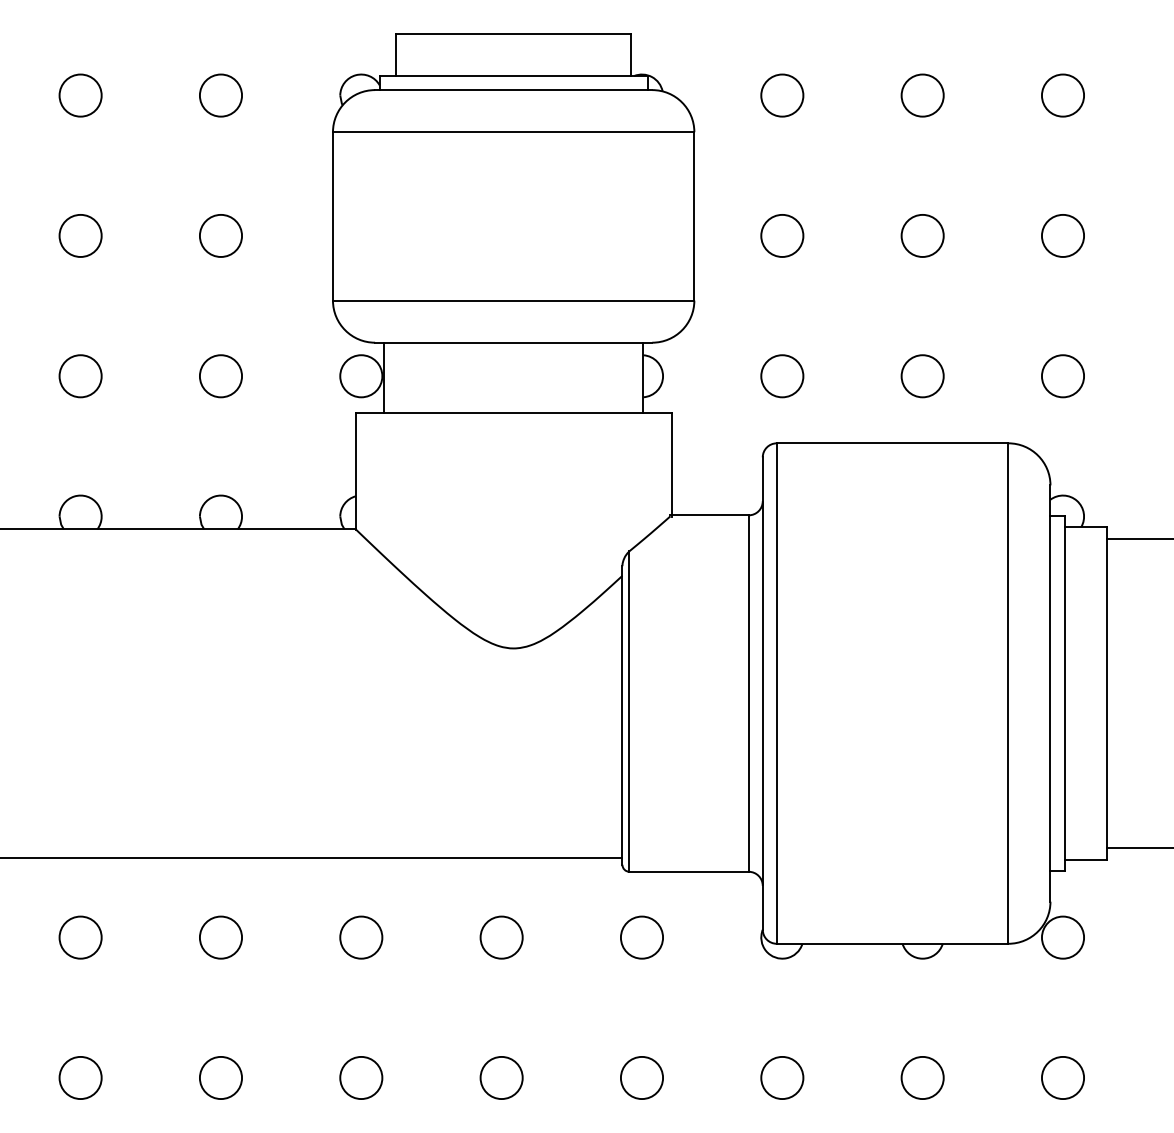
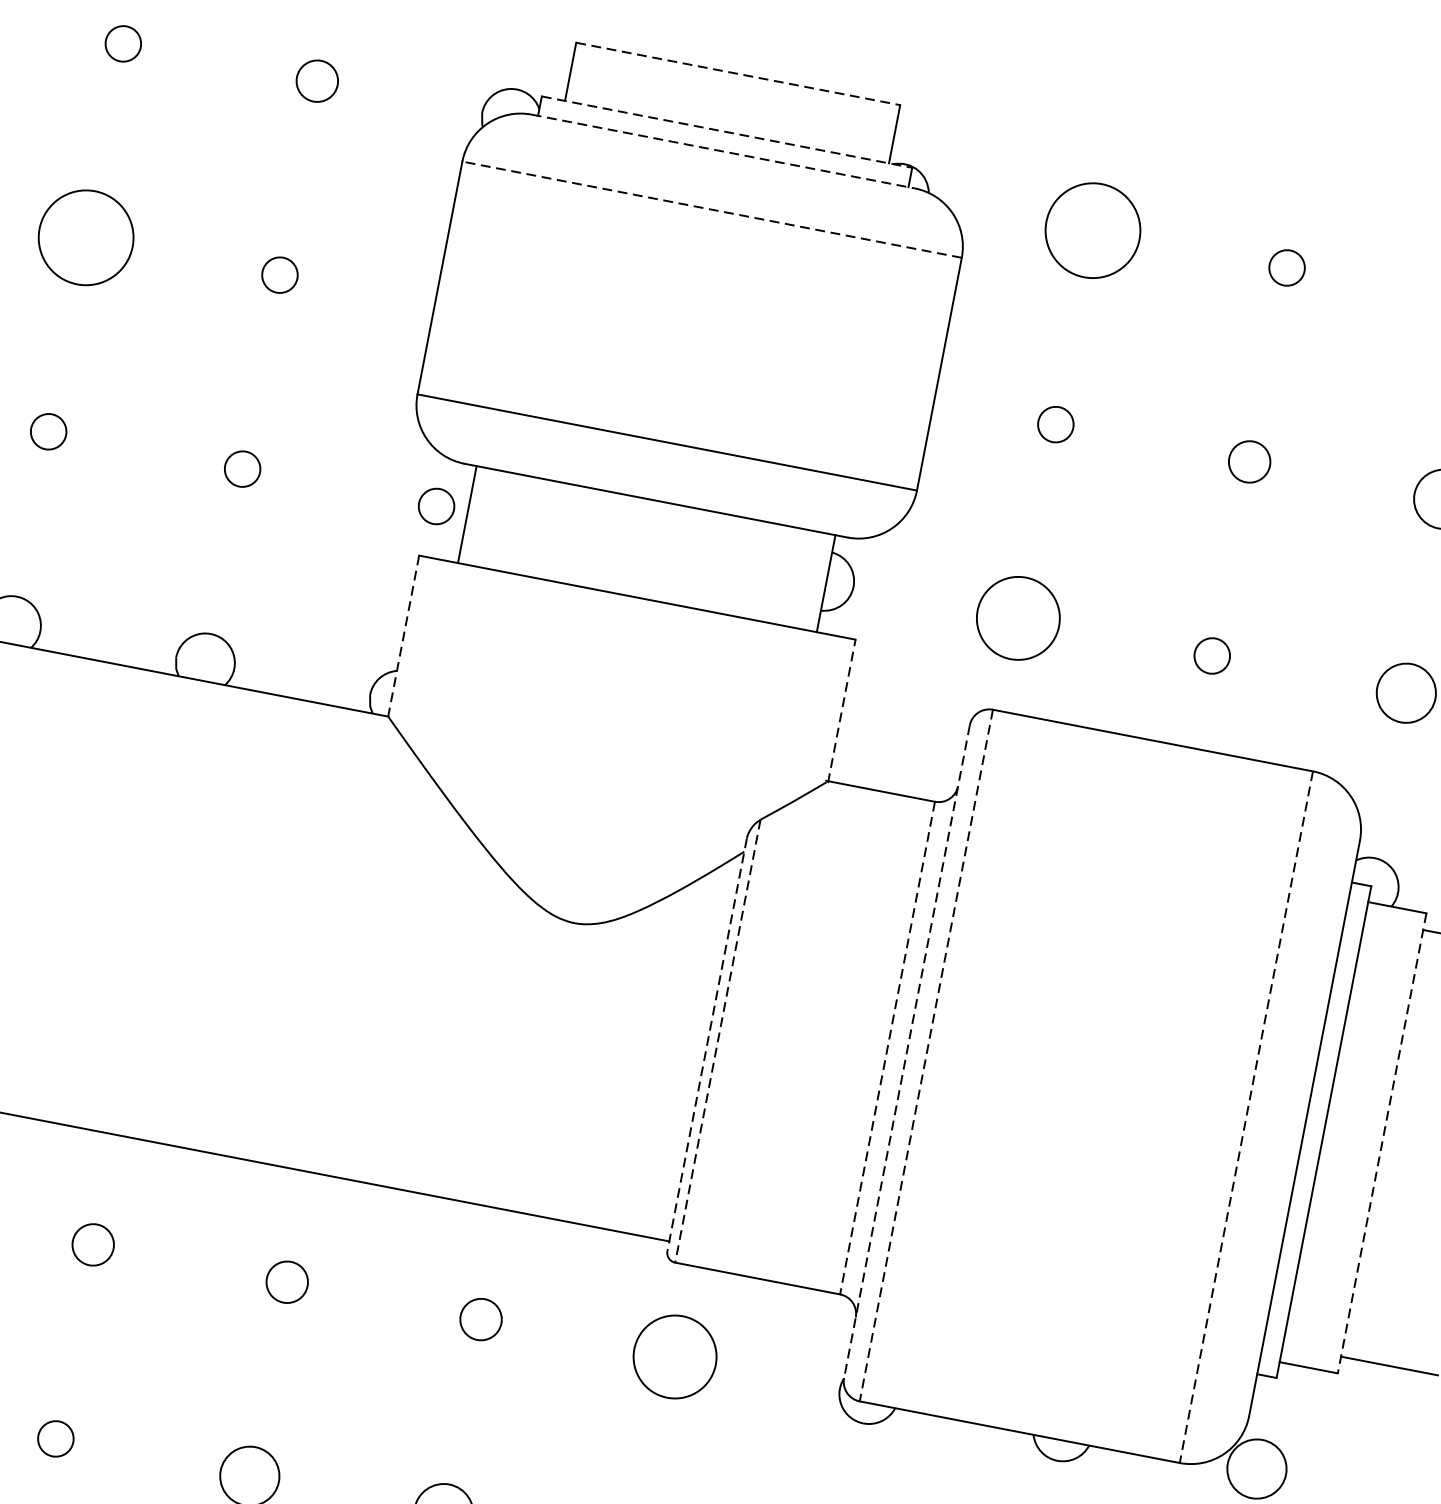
line: (514, 33) -> (739, 73), solid -> dashed
line: (514, 76) -> (728, 132), solid -> dashed
line: (513, 90) -> (722, 152), solid -> dashed
circle: (80, 95) -> (123, 43), size x0.6
circle: (220, 95) -> (316, 80), size x0.7
circle: (782, 95) -> (1093, 230), size x1.6
circle: (922, 95) -> (1286, 267), size x0.6
line: (513, 132) -> (711, 210), solid -> dashed
circle: (80, 235) -> (85, 237), size x1.6
circle: (220, 235) -> (279, 274), size x0.6
circle: (782, 235) -> (1056, 424), size x0.6
circle: (922, 235) -> (1249, 461), size x0.7
circle: (80, 376) -> (48, 432), size x0.6
circle: (220, 376) -> (241, 469), size x0.6
circle: (361, 376) -> (436, 506), size x0.6
circle: (782, 376) -> (1018, 618), size x1.4
circle: (922, 376) -> (1212, 656), size x0.6
line: (671, 464) -> (841, 710), solid -> dashed
line: (355, 471) -> (403, 636), solid -> dashed
line: (748, 694) -> (886, 1049), solid -> dashed
line: (762, 694) -> (906, 1053), solid -> dashed
line: (776, 694) -> (925, 1056), solid -> dashed
line: (1008, 694) -> (1246, 1118), solid -> dashed
line: (1106, 694) -> (1381, 1144), solid -> dashed
line: (629, 712) -> (717, 1042), solid -> dashed
line: (622, 716) -> (706, 1046), solid -> dashed
circle: (220, 937) -> (92, 1244), size x0.7
circle: (361, 937) -> (287, 1282), size x0.7
circle: (501, 937) -> (480, 1319), size x0.7
circle: (641, 937) -> (674, 1356), size x1.4
circle: (220, 1077) -> (55, 1438), size x0.6

